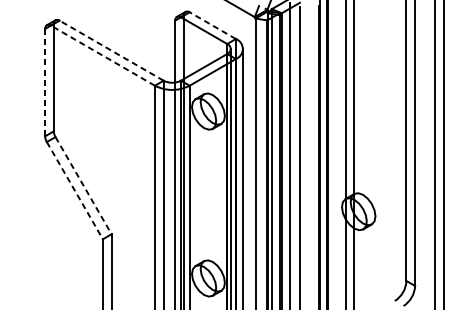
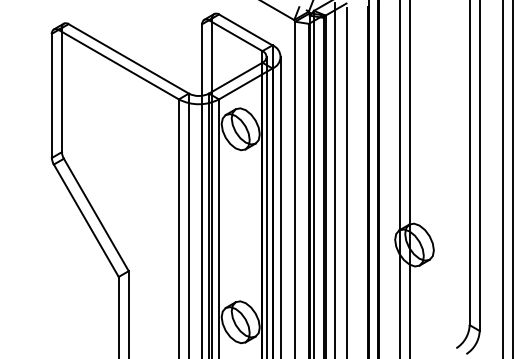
line: (212, 25) -> (245, 29), dashed -> solid
line: (111, 50) -> (128, 58), dashed -> solid
line: (102, 55) -> (118, 64), dashed -> solid
line: (44, 83) -> (51, 96), dashed -> solid
line: (83, 185) -> (96, 214), dashed -> solid
line: (75, 190) -> (86, 220), dashed -> solid

